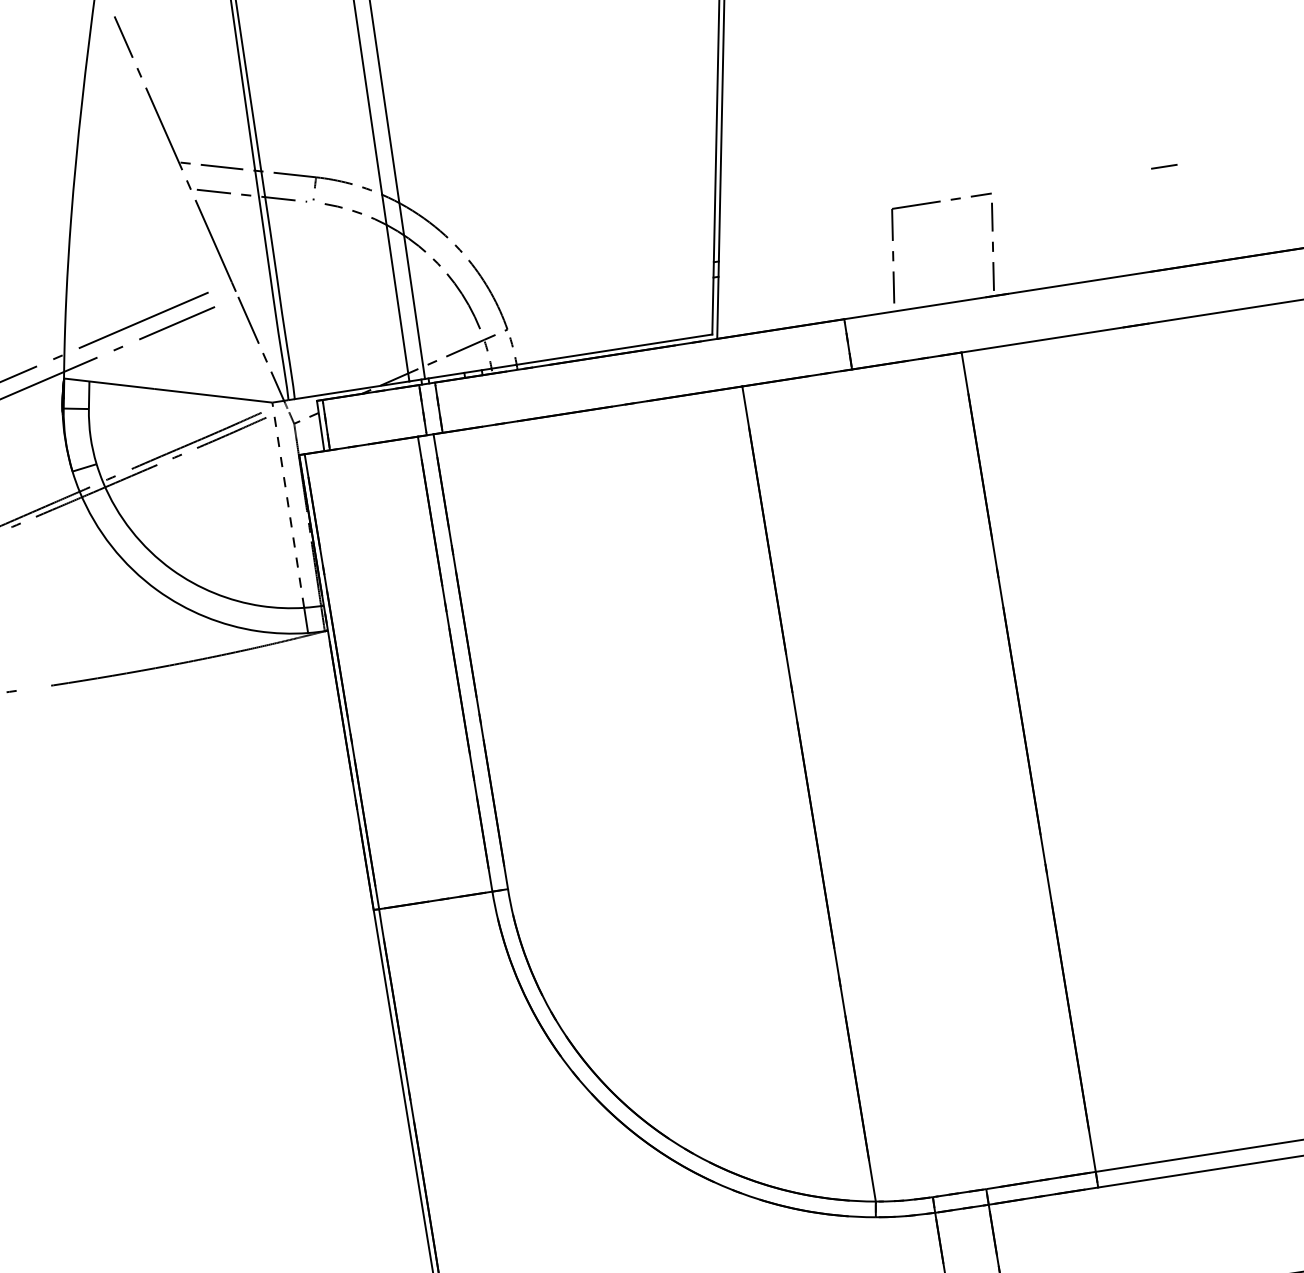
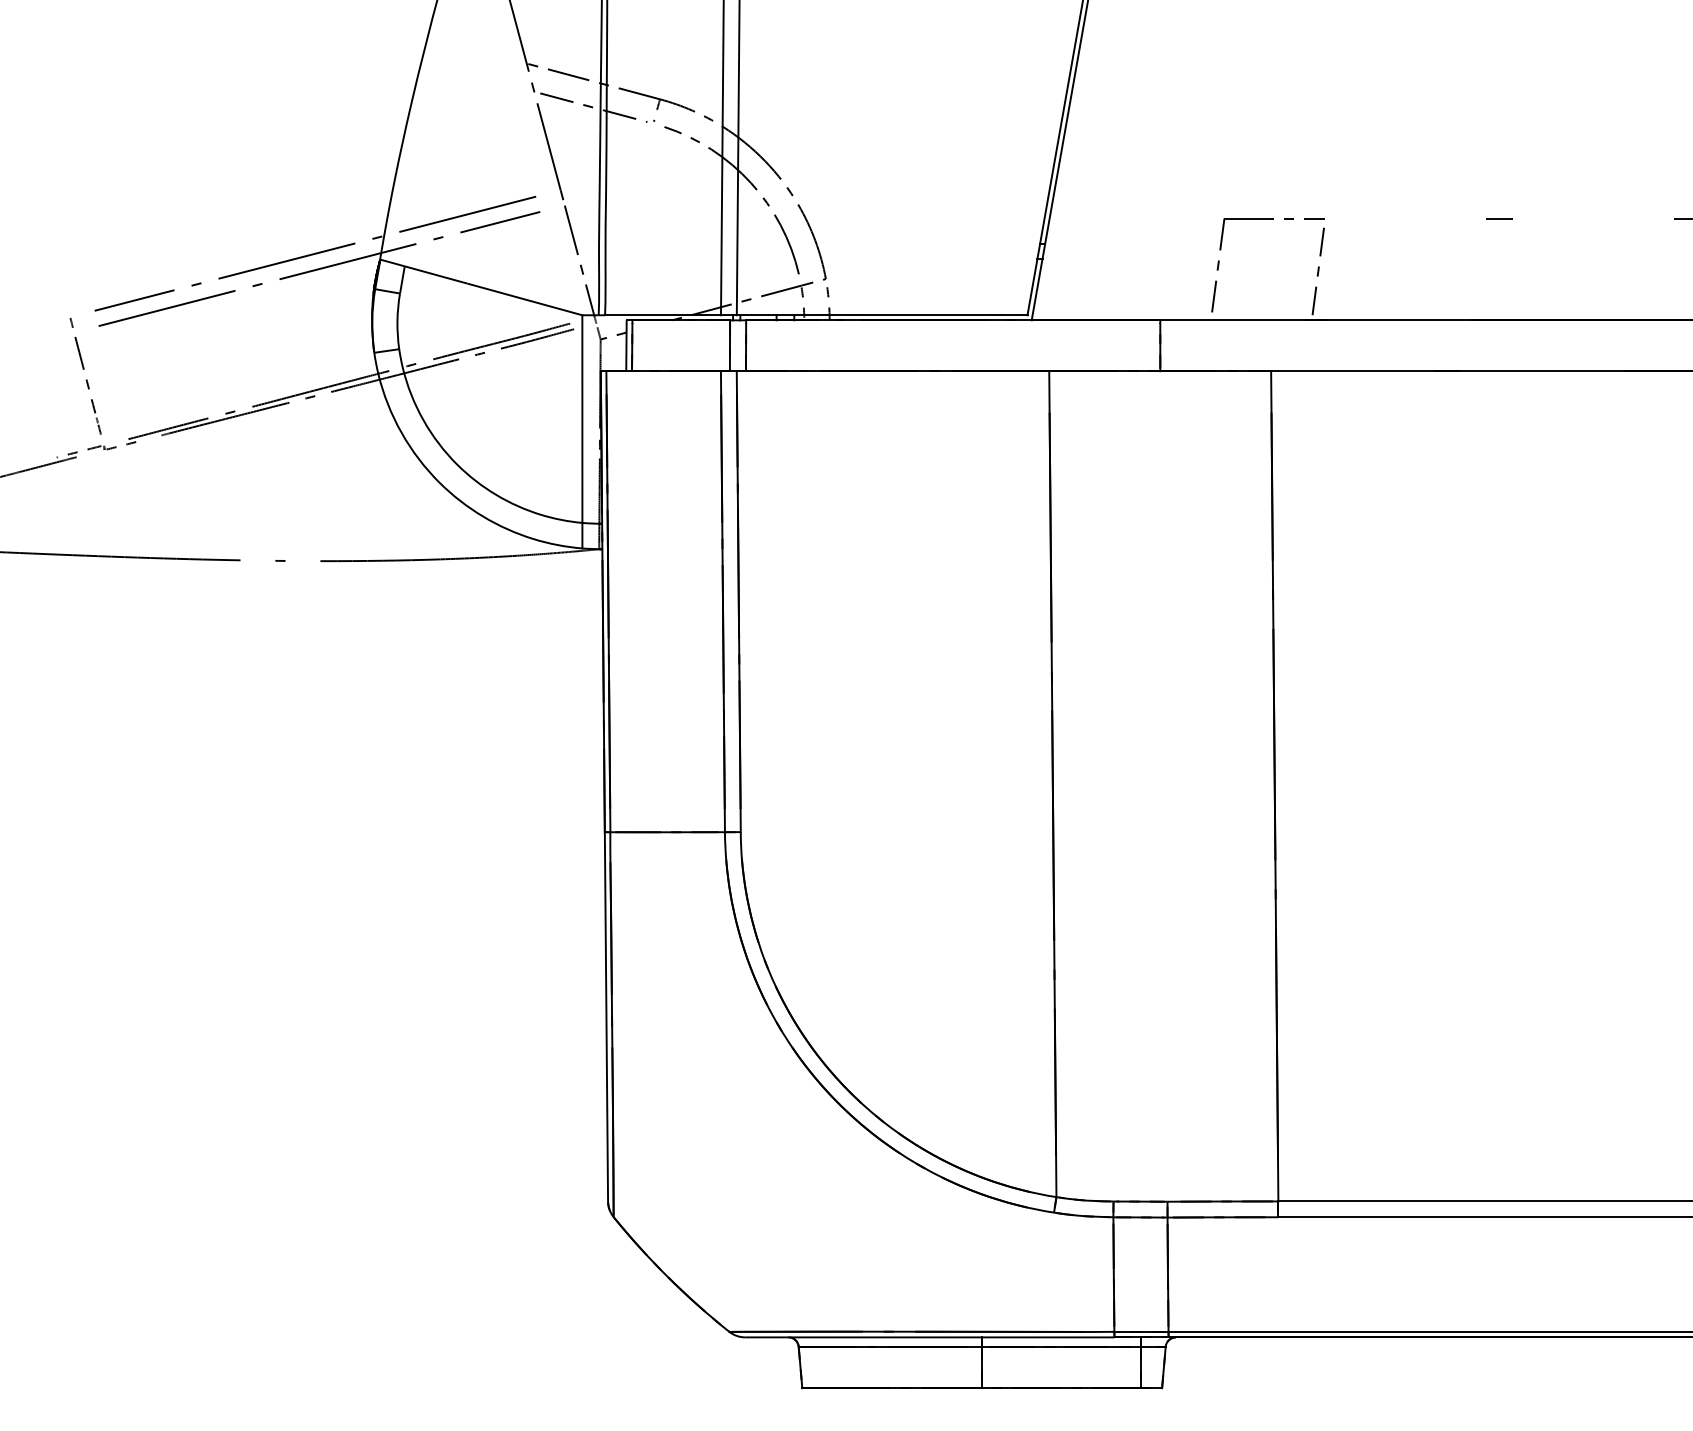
line: (288, 505) -> (582, 419), dashed -> solid

